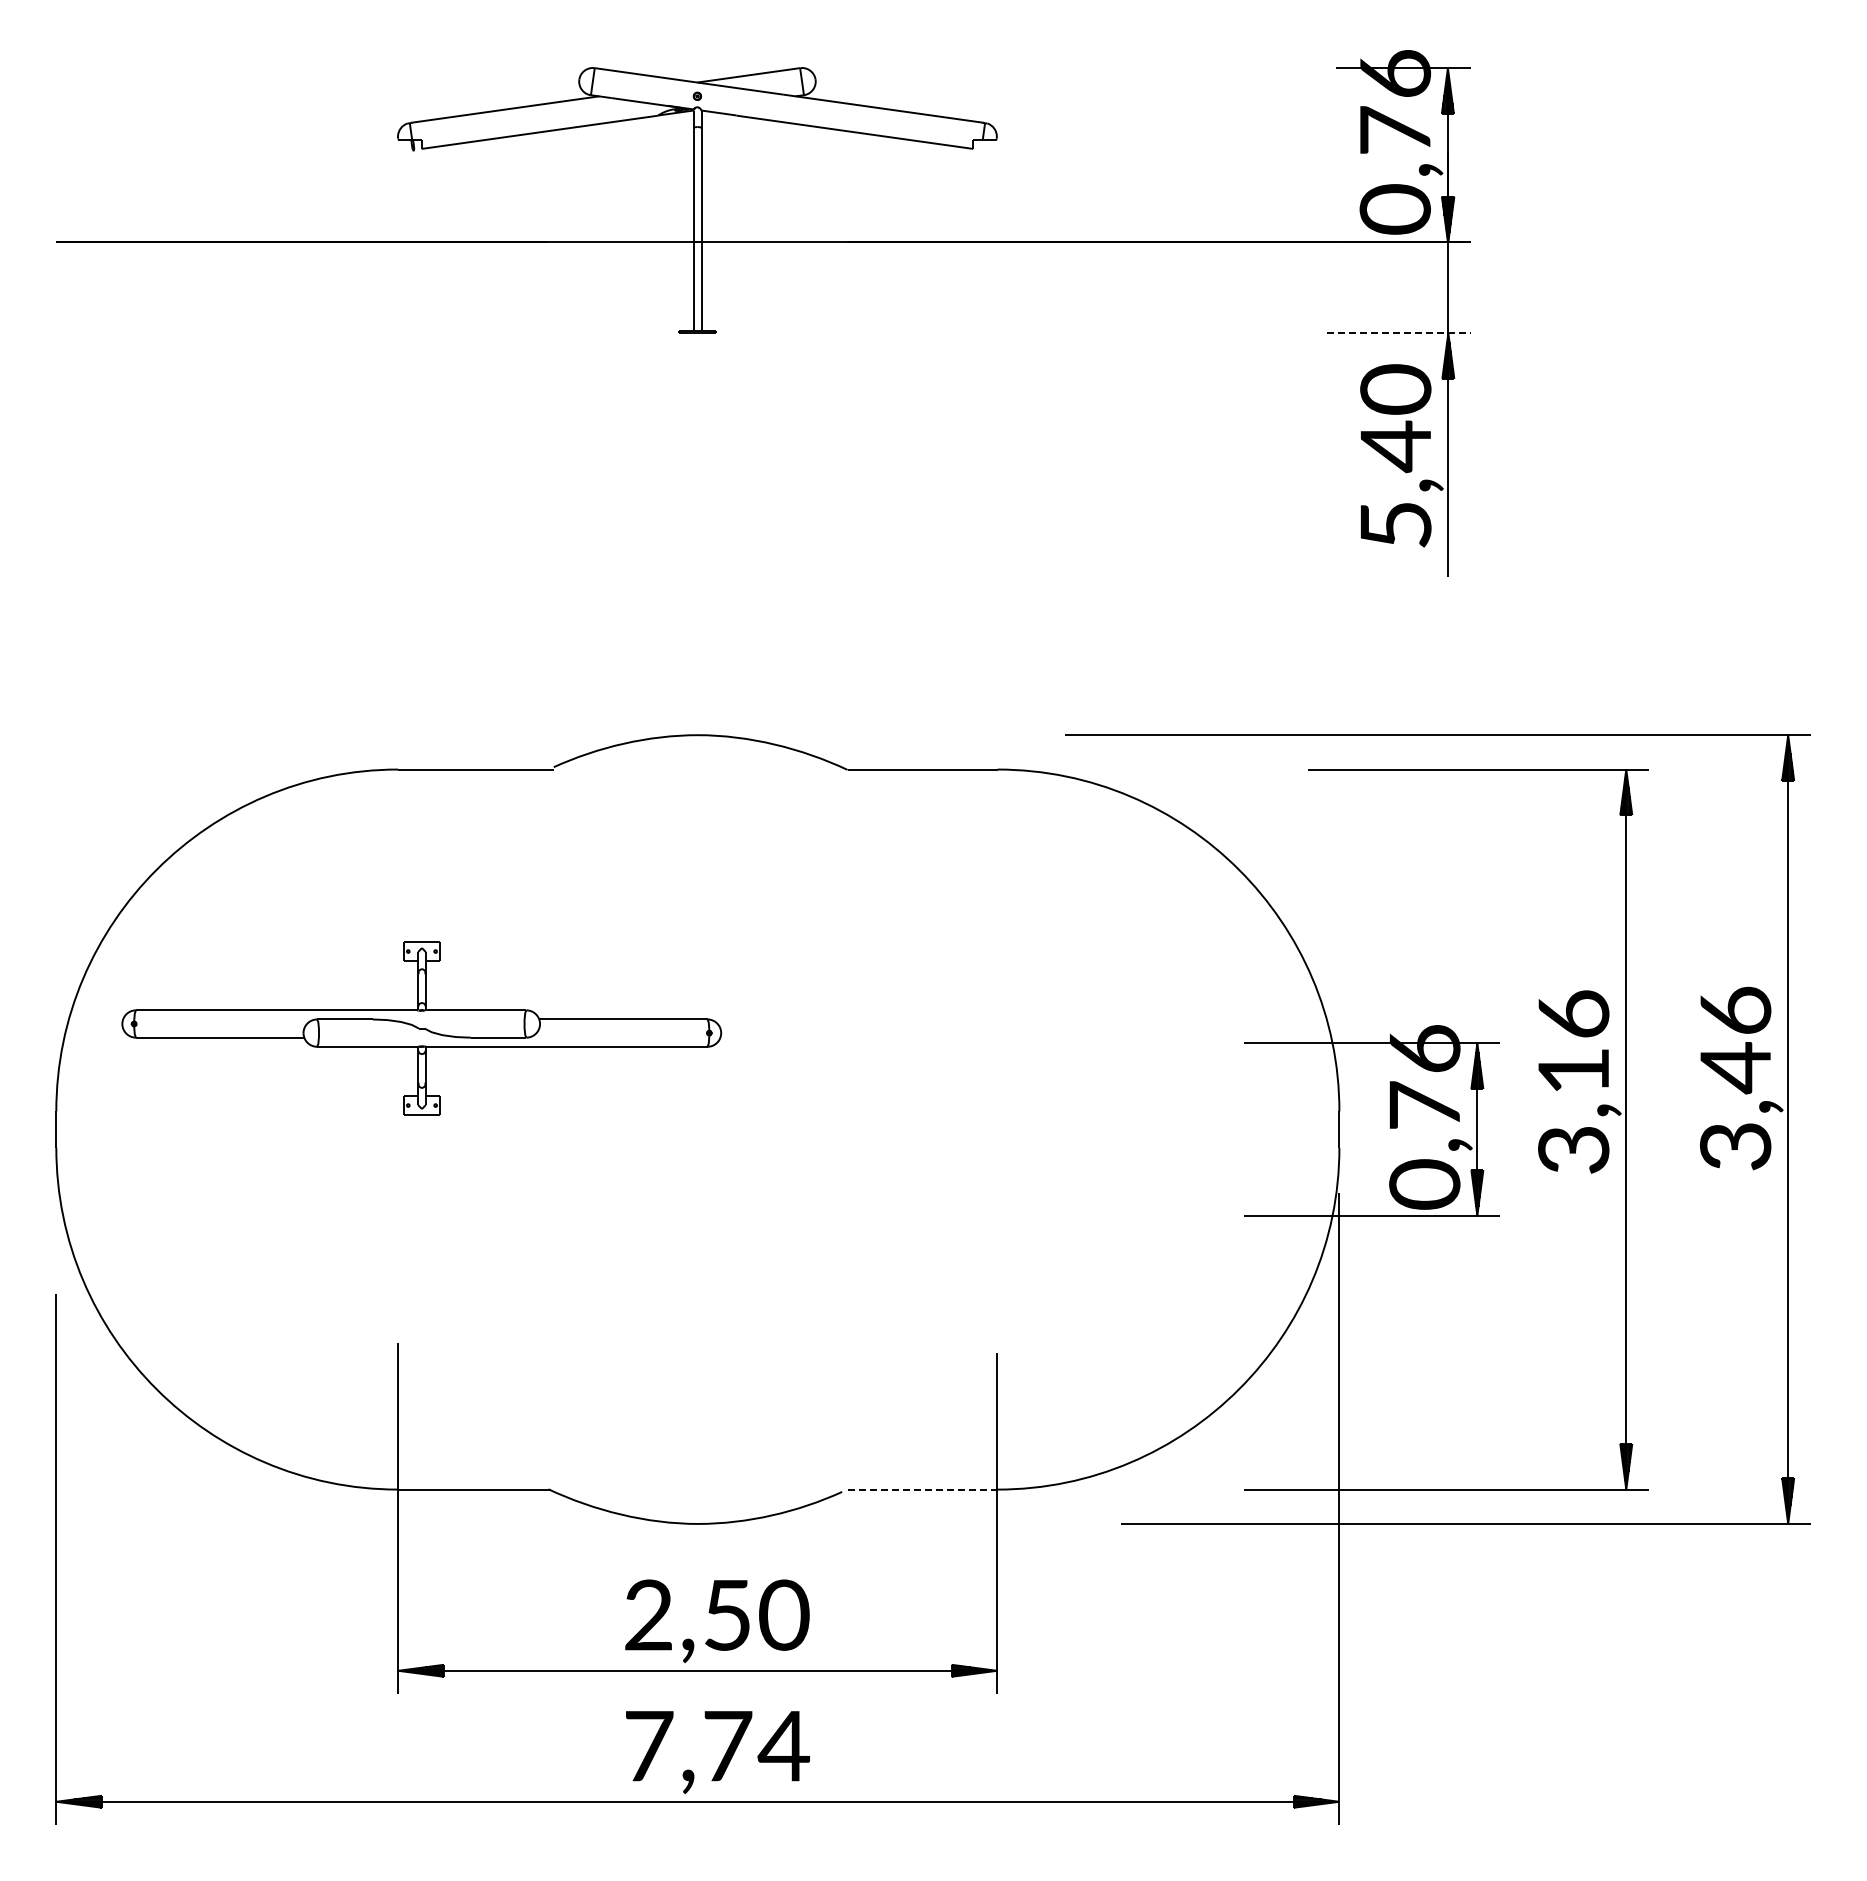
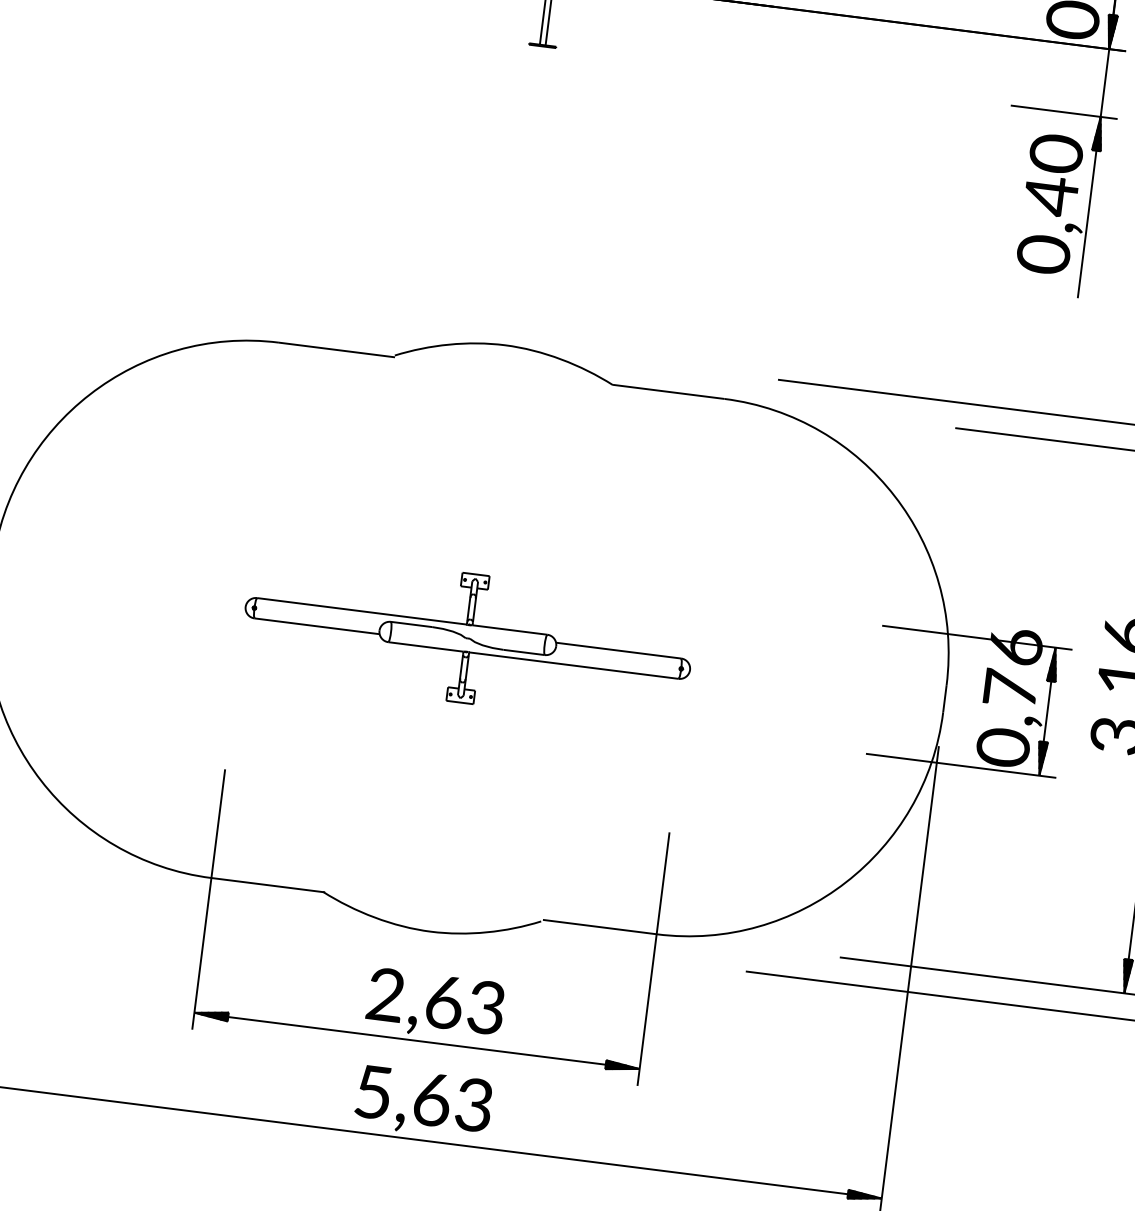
line: (1399, 333) -> (1064, 112), dashed -> solid
text: (1395, 524) -> (1043, 254), 5,40 -> 0,40
part: (421, 1028) -> (467, 638), moved
line: (920, 1489) -> (599, 926), dashed -> solid
text: (756, 1614) -> (465, 1004), 2,50 -> 2,63
text: (717, 1745) -> (424, 1098), 7,74 -> 5,63

